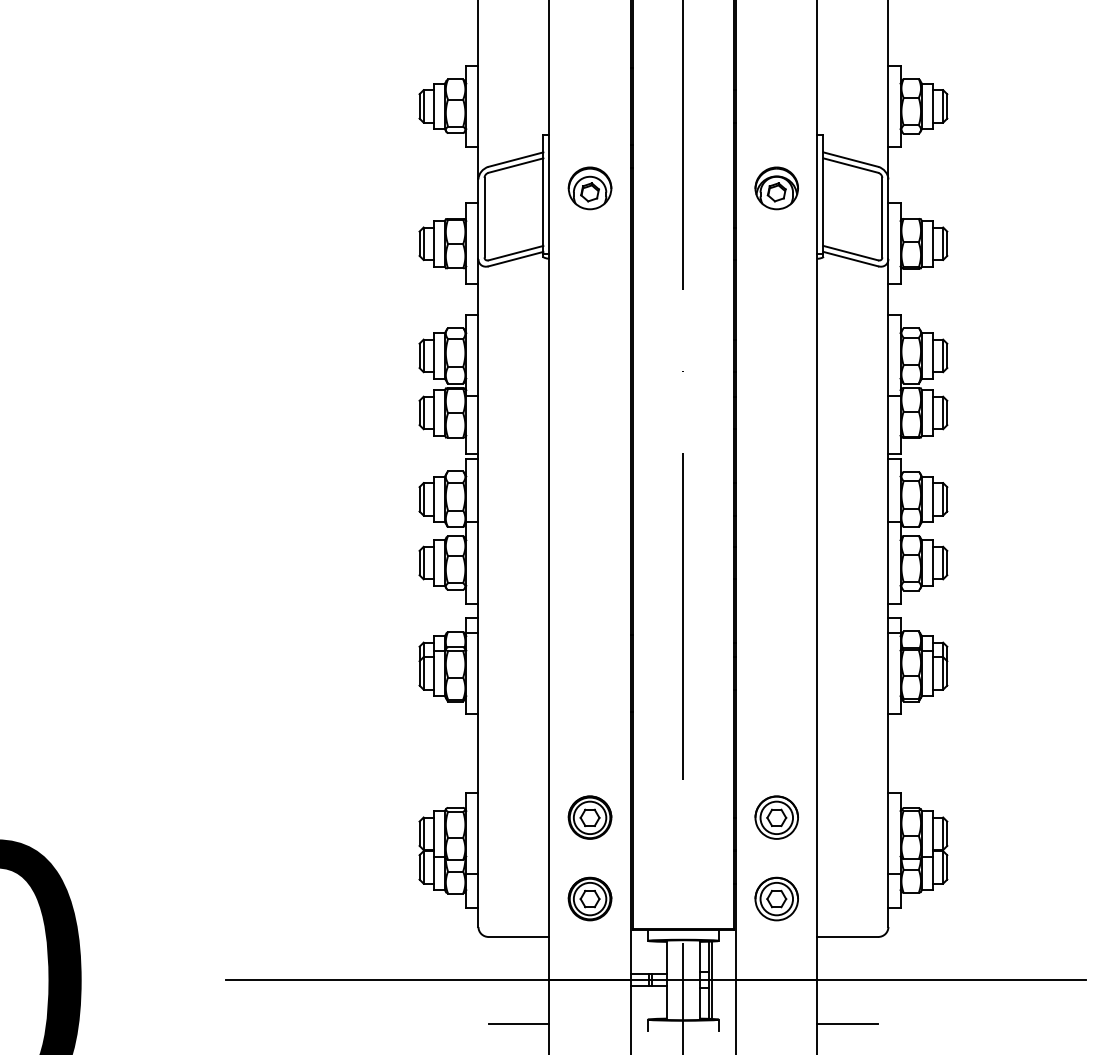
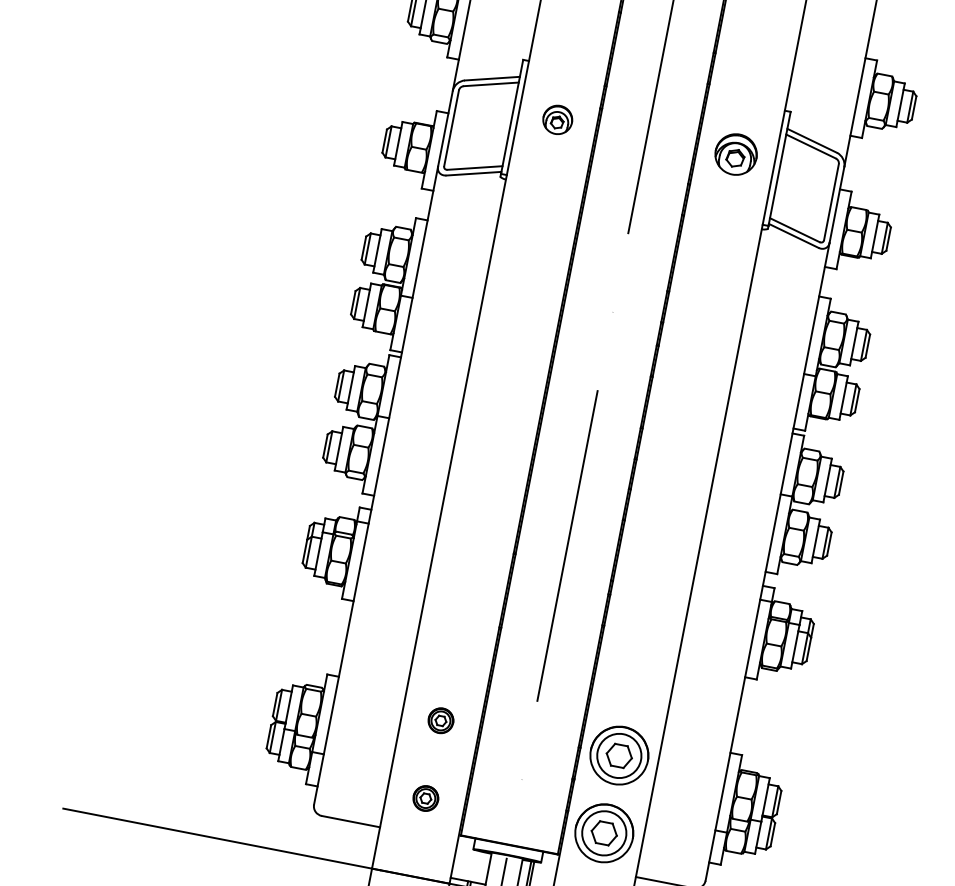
part: (589, 188) -> (557, 119), size x0.7
part: (589, 817) -> (440, 720), size x0.6
part: (776, 817) -> (619, 755), size x1.4
part: (589, 898) -> (425, 797), size x0.6
part: (776, 898) -> (604, 832), size x1.4

